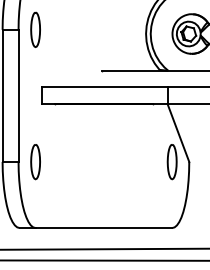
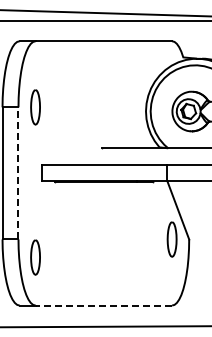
line: (18, 94) -> (18, 172), solid -> dashed
part: (35, 161) -> (35, 257), moved
line: (103, 227) -> (103, 305), solid -> dashed

